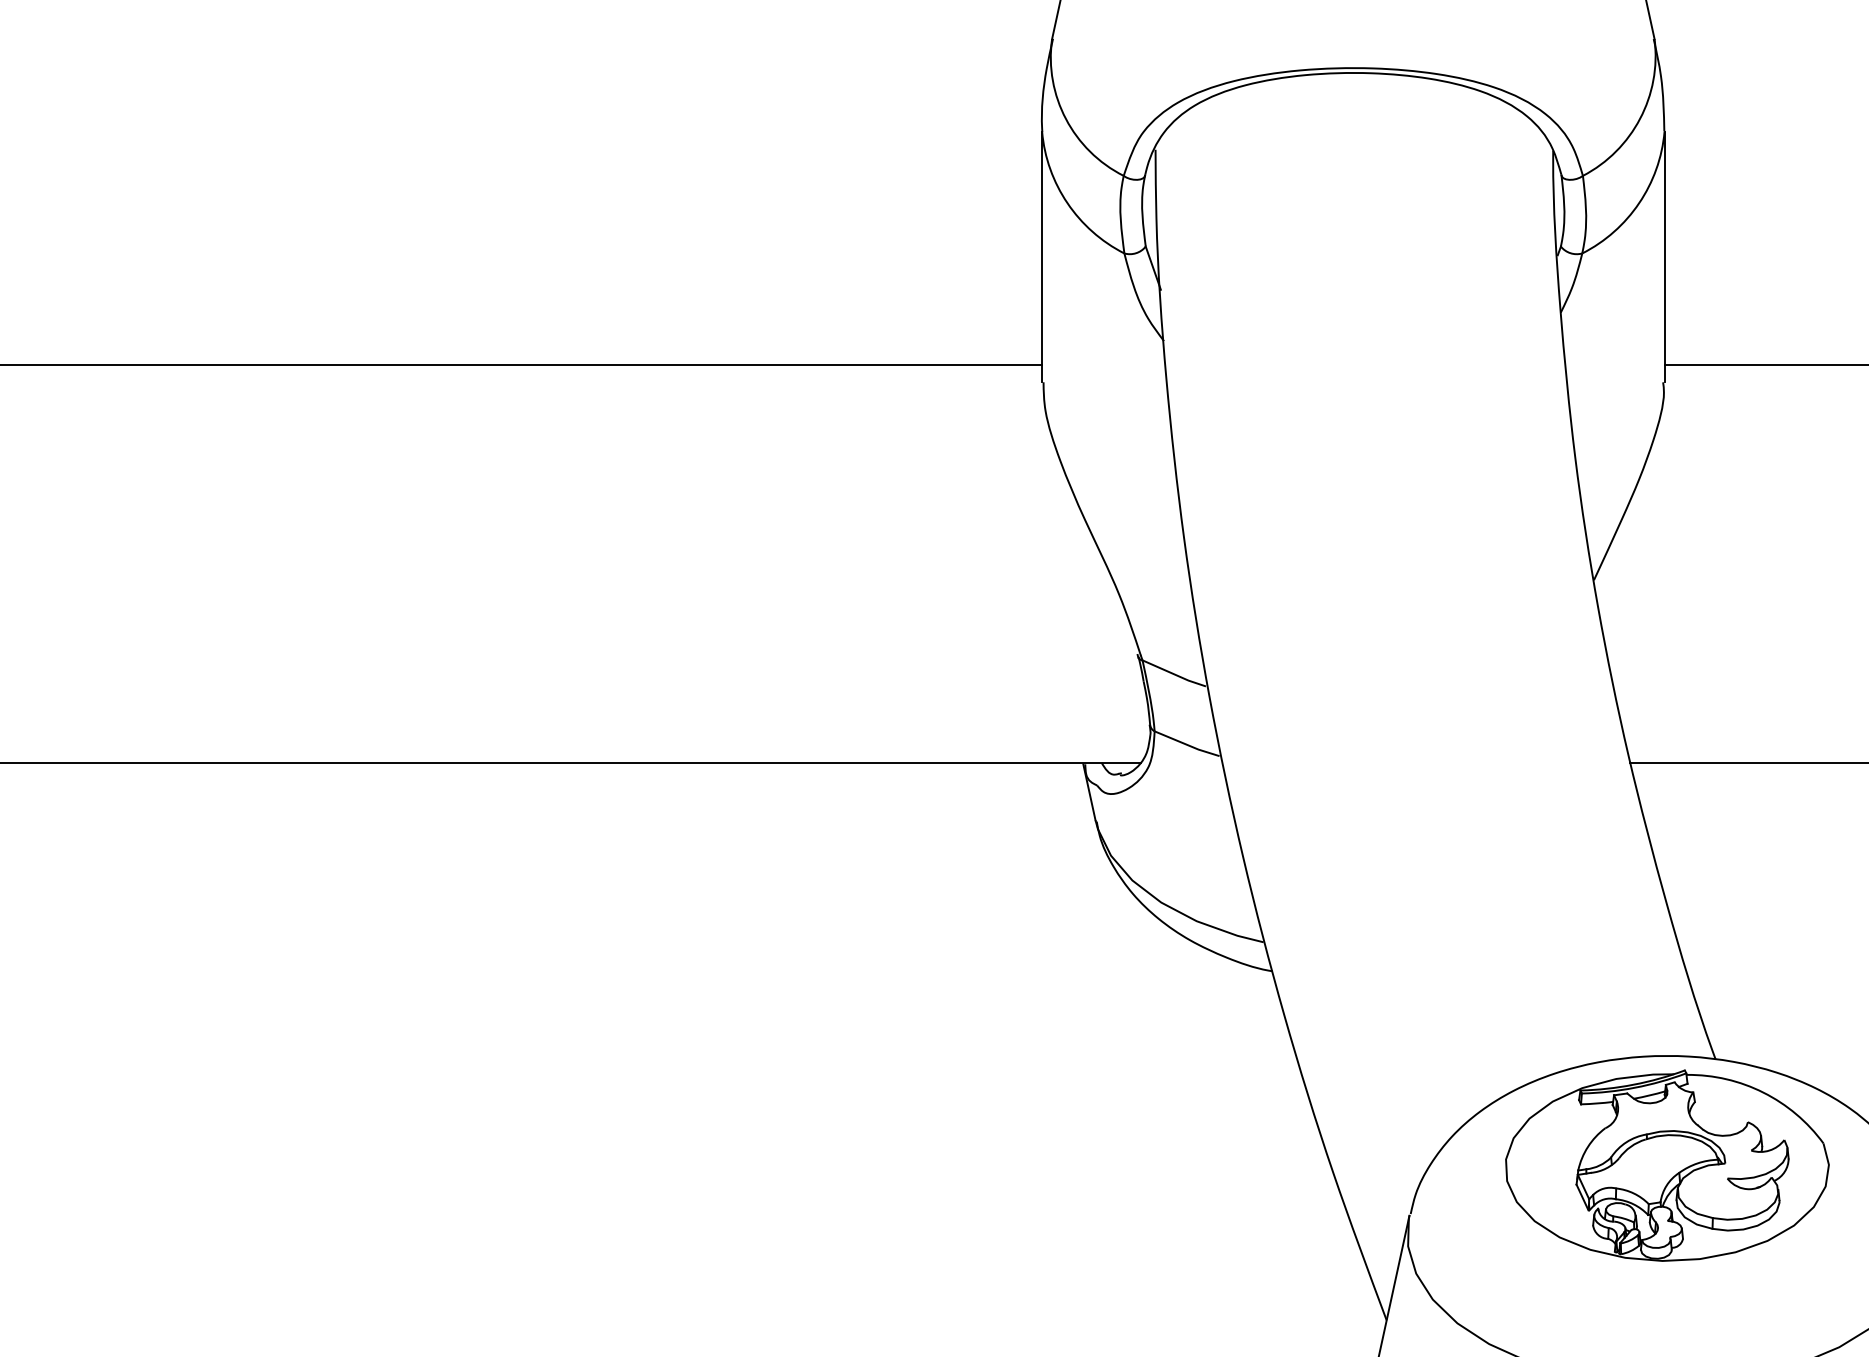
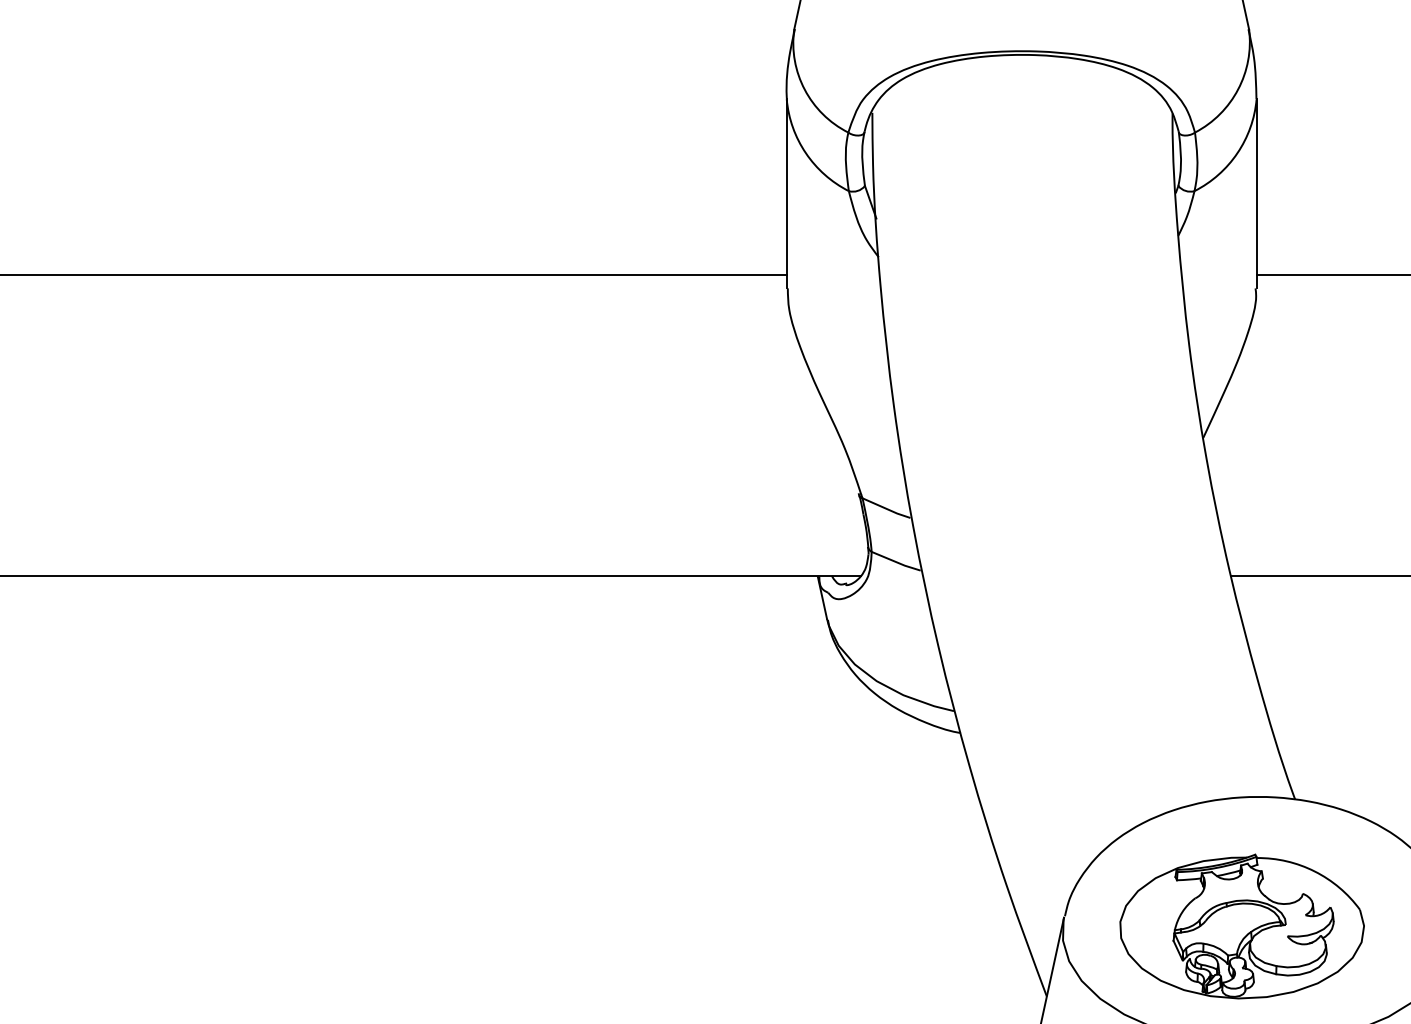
part: (1667, 1165) -> (1242, 926), moved

